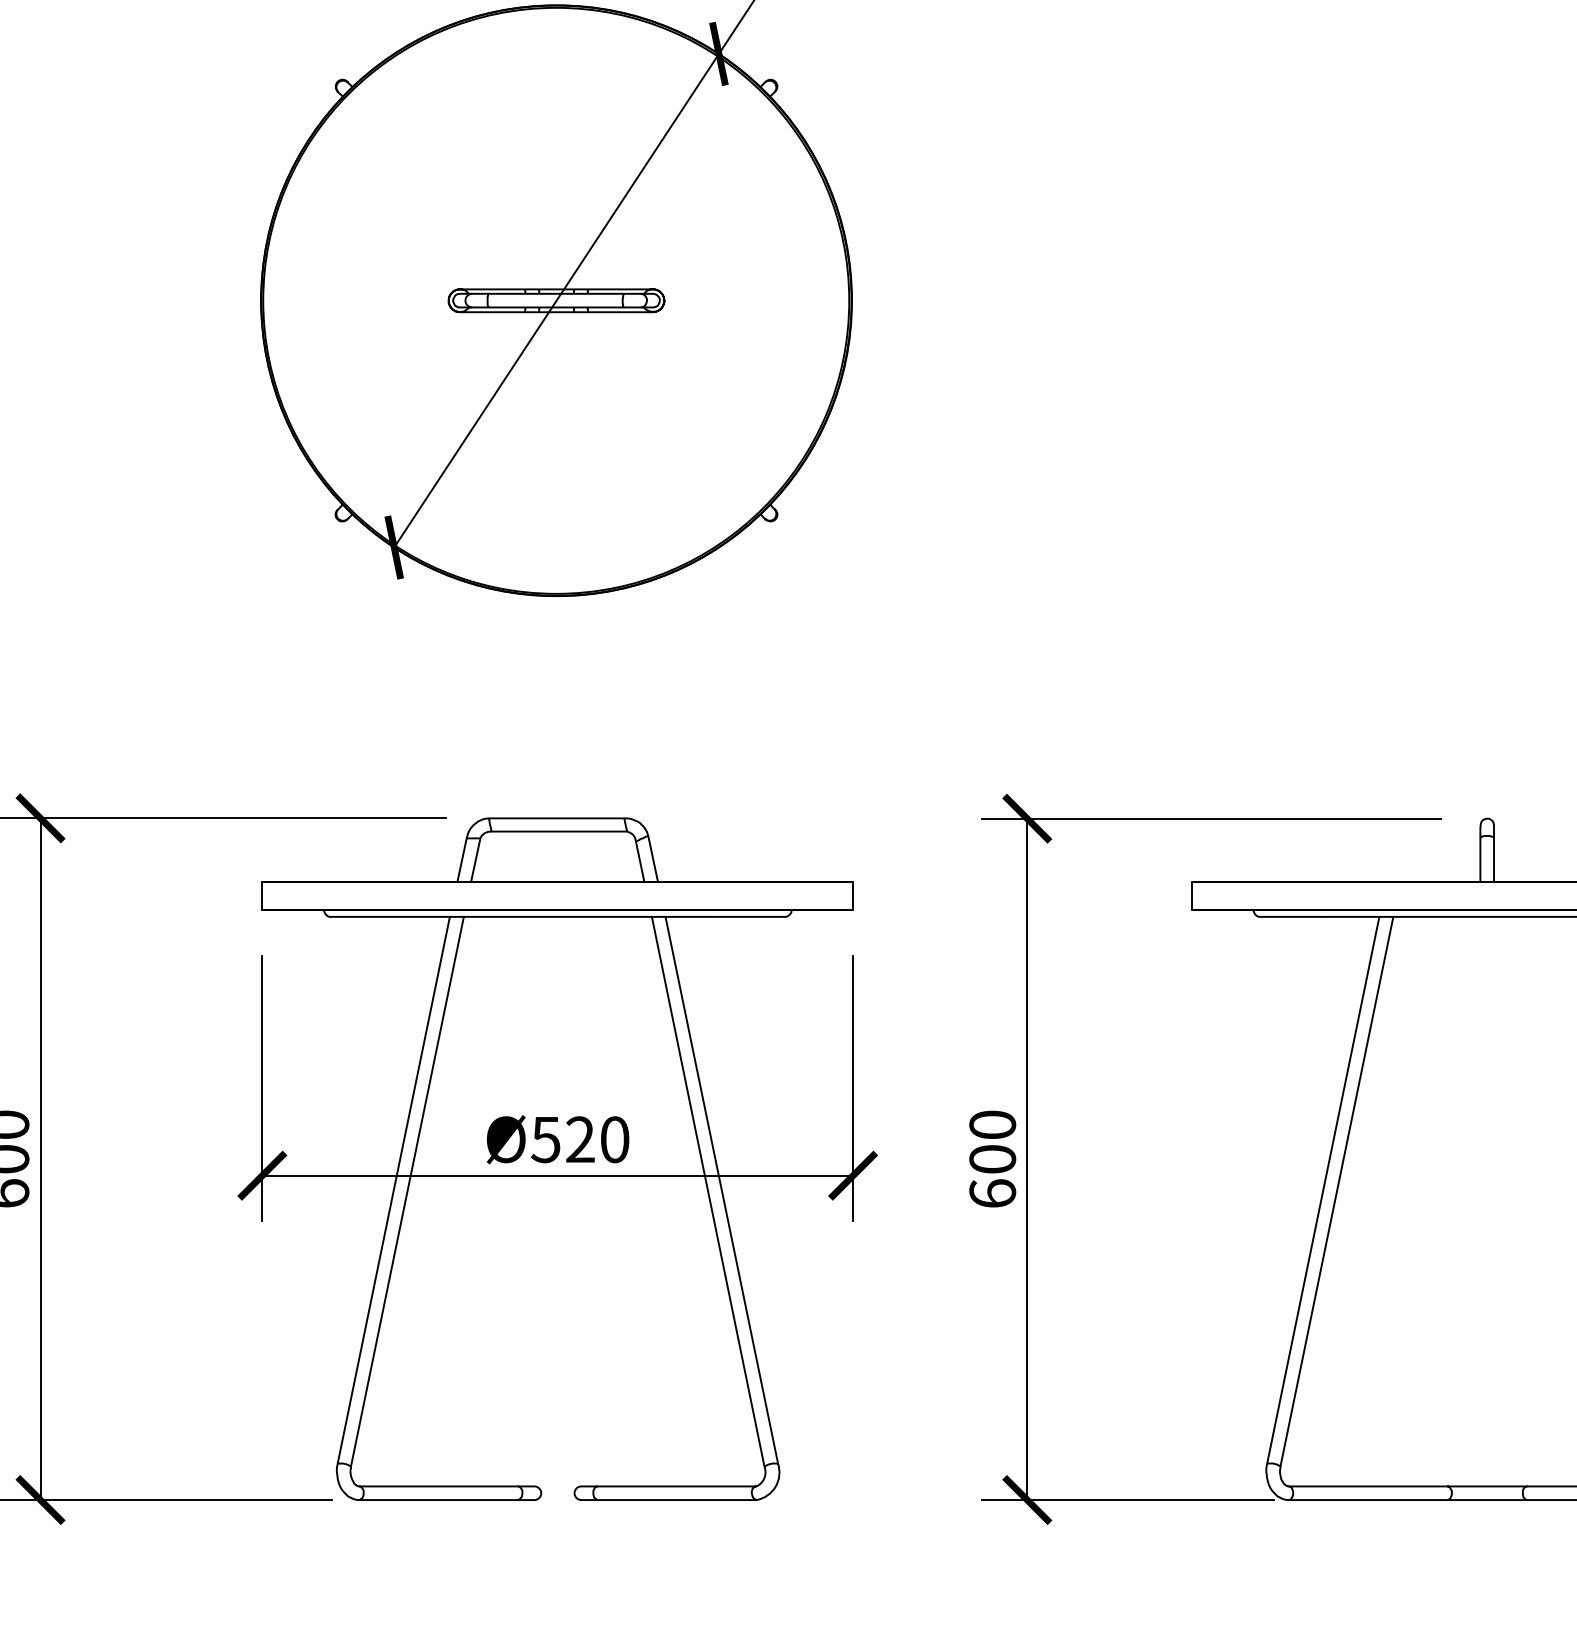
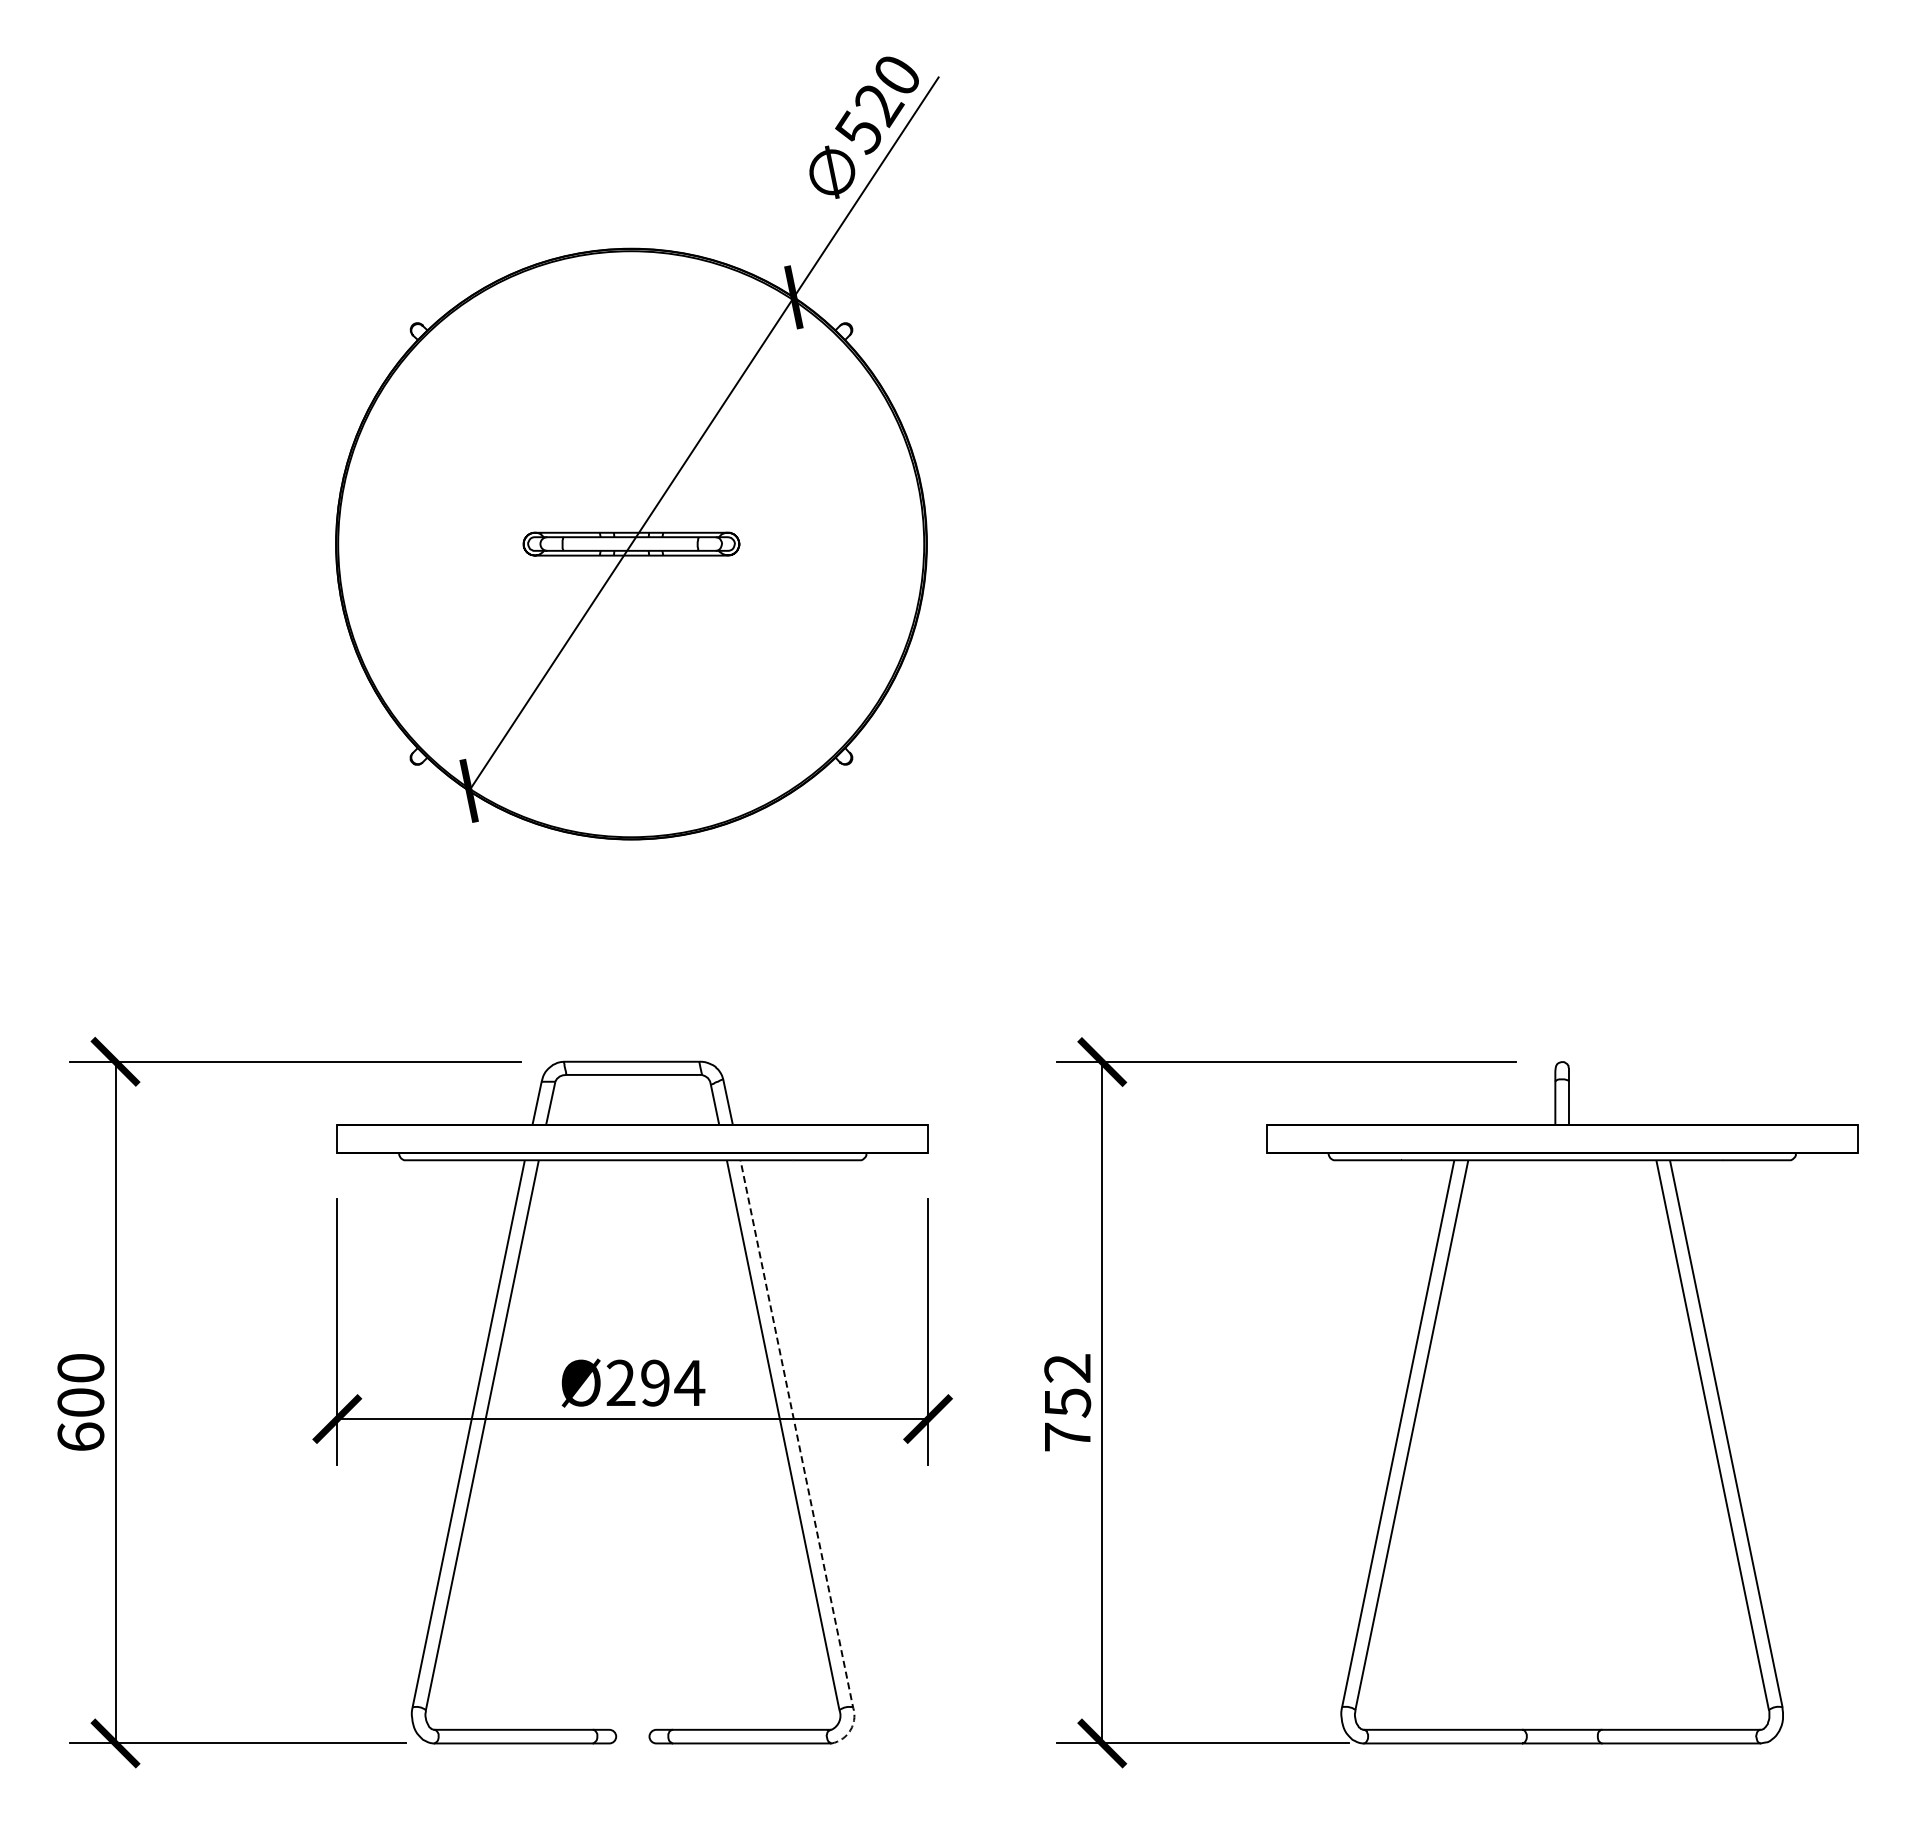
text: (580, 1139) -> (655, 1382), Ø520 -> Ø294
text: (992, 1159) -> (1067, 1402), 600 -> 752
line: (727, 1217) -> (802, 1460), solid -> dashed

